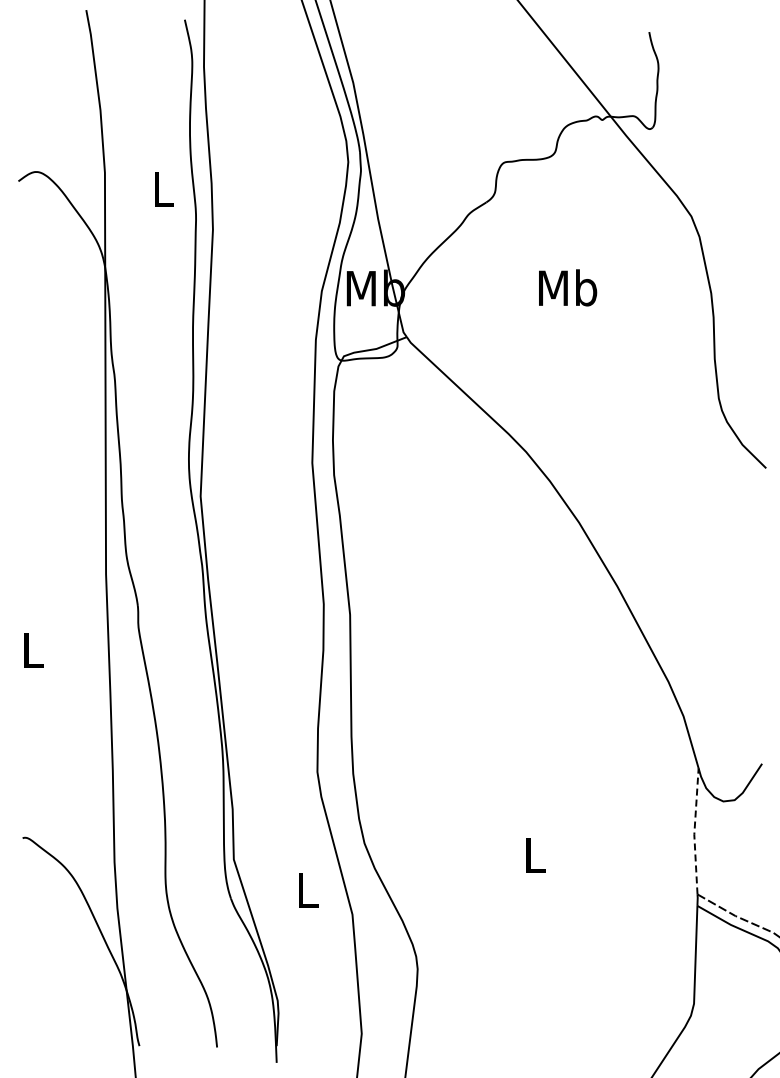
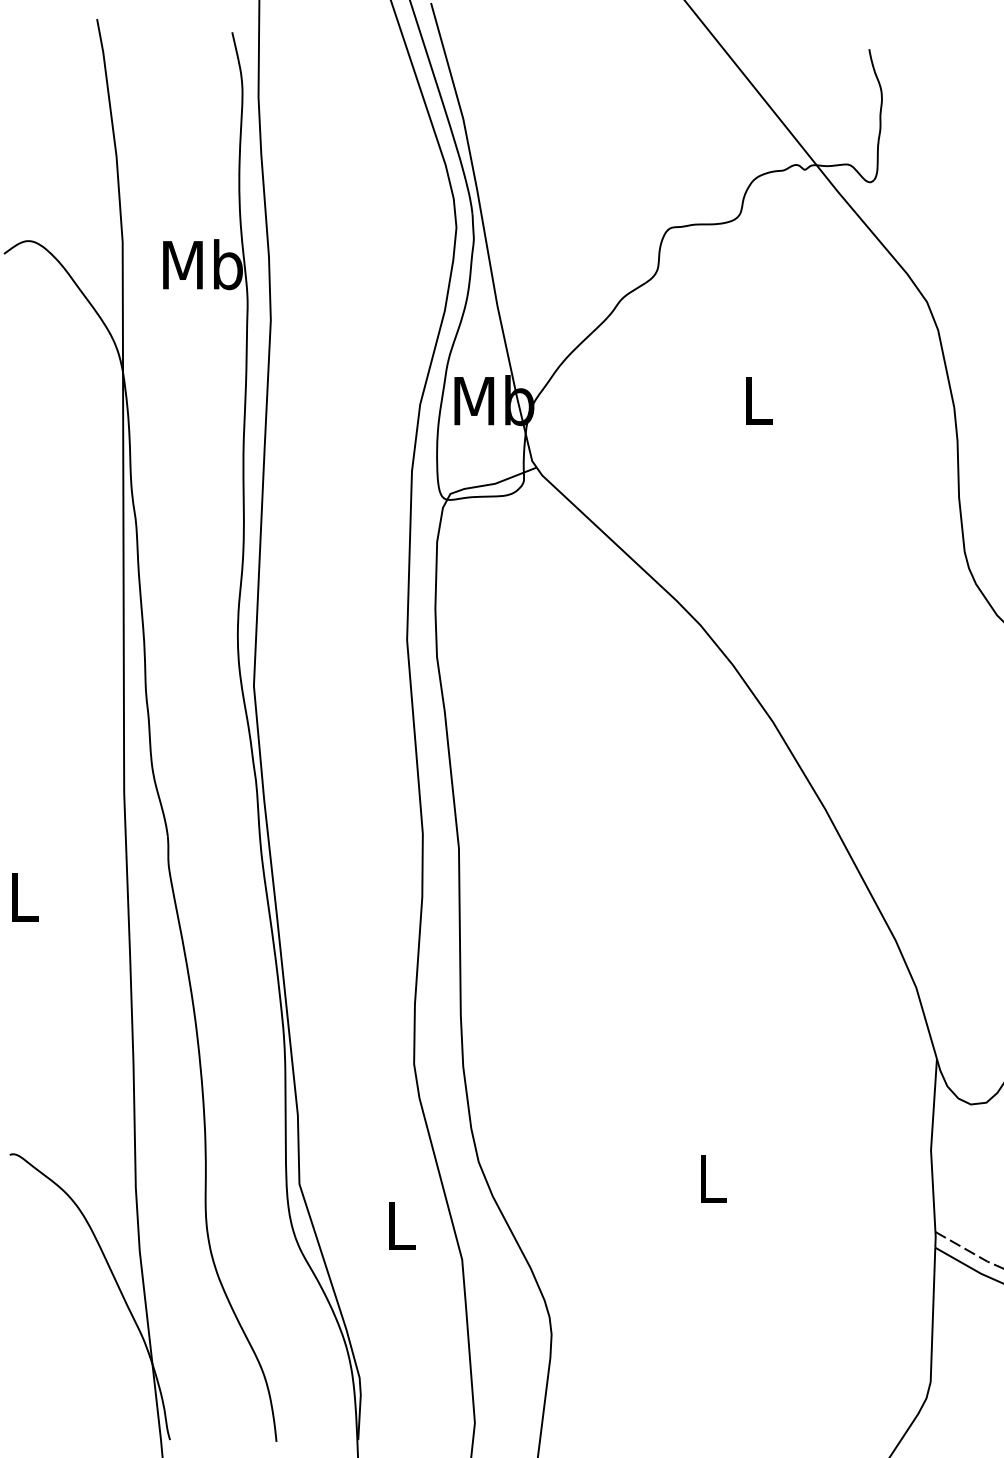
text: (163, 188) -> (202, 263), L -> Mb
text: (568, 287) -> (758, 399), Mb -> L
line: (694, 831) -> (931, 1145), dashed -> solid

